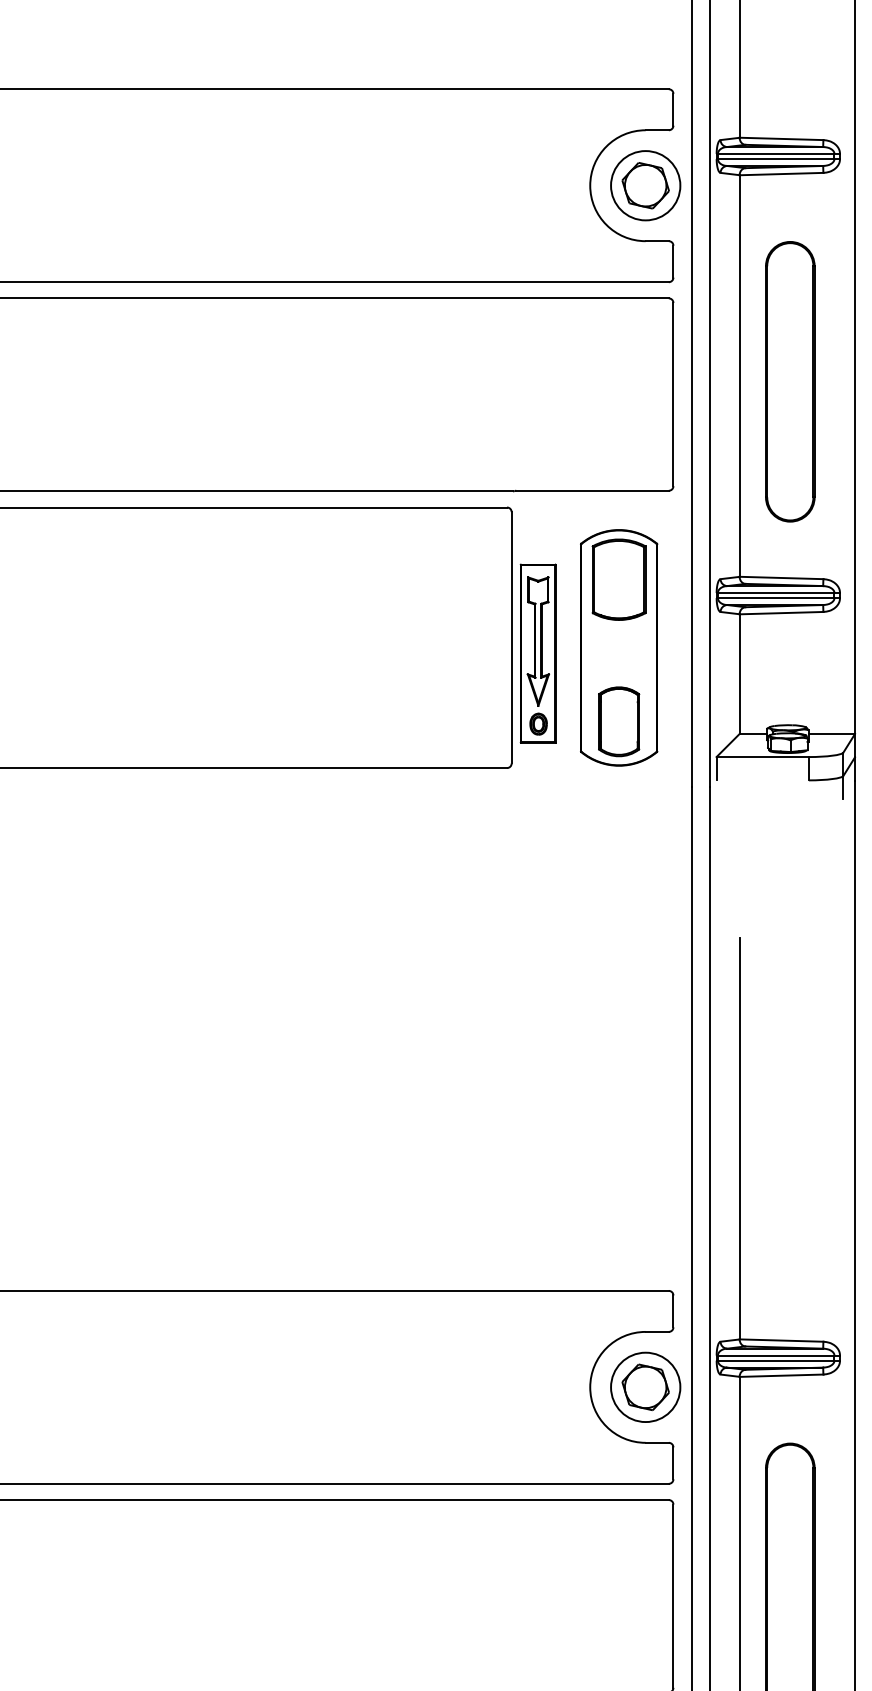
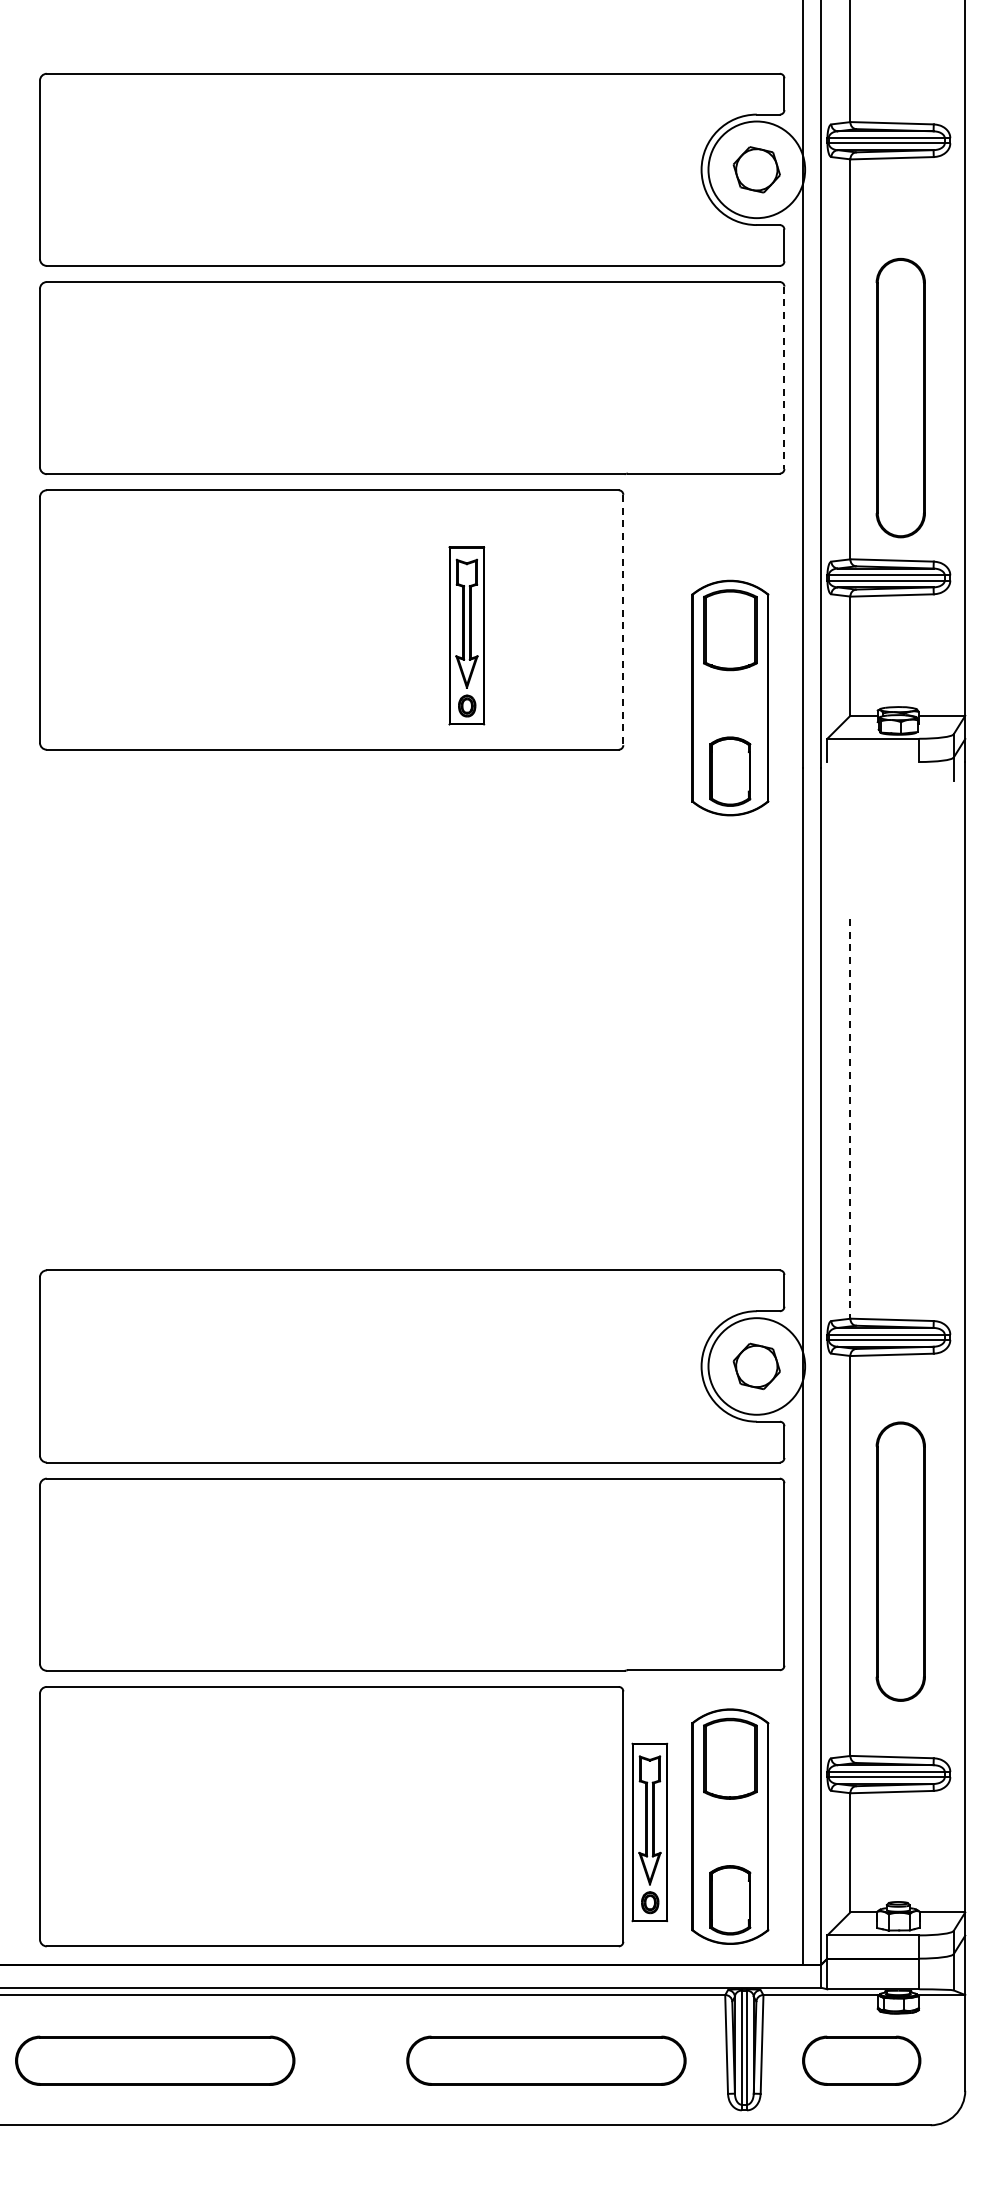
circle: (645, 185) -> (756, 169), size x1.4
part: (789, 382) -> (900, 398), moved
line: (673, 395) -> (784, 378), solid -> dashed
line: (511, 638) -> (623, 620), solid -> dashed
part: (619, 647) -> (730, 697), moved
part: (537, 653) -> (466, 635), moved
line: (739, 1138) -> (850, 1118), solid -> dashed
circle: (645, 1386) -> (756, 1365), size x1.4

